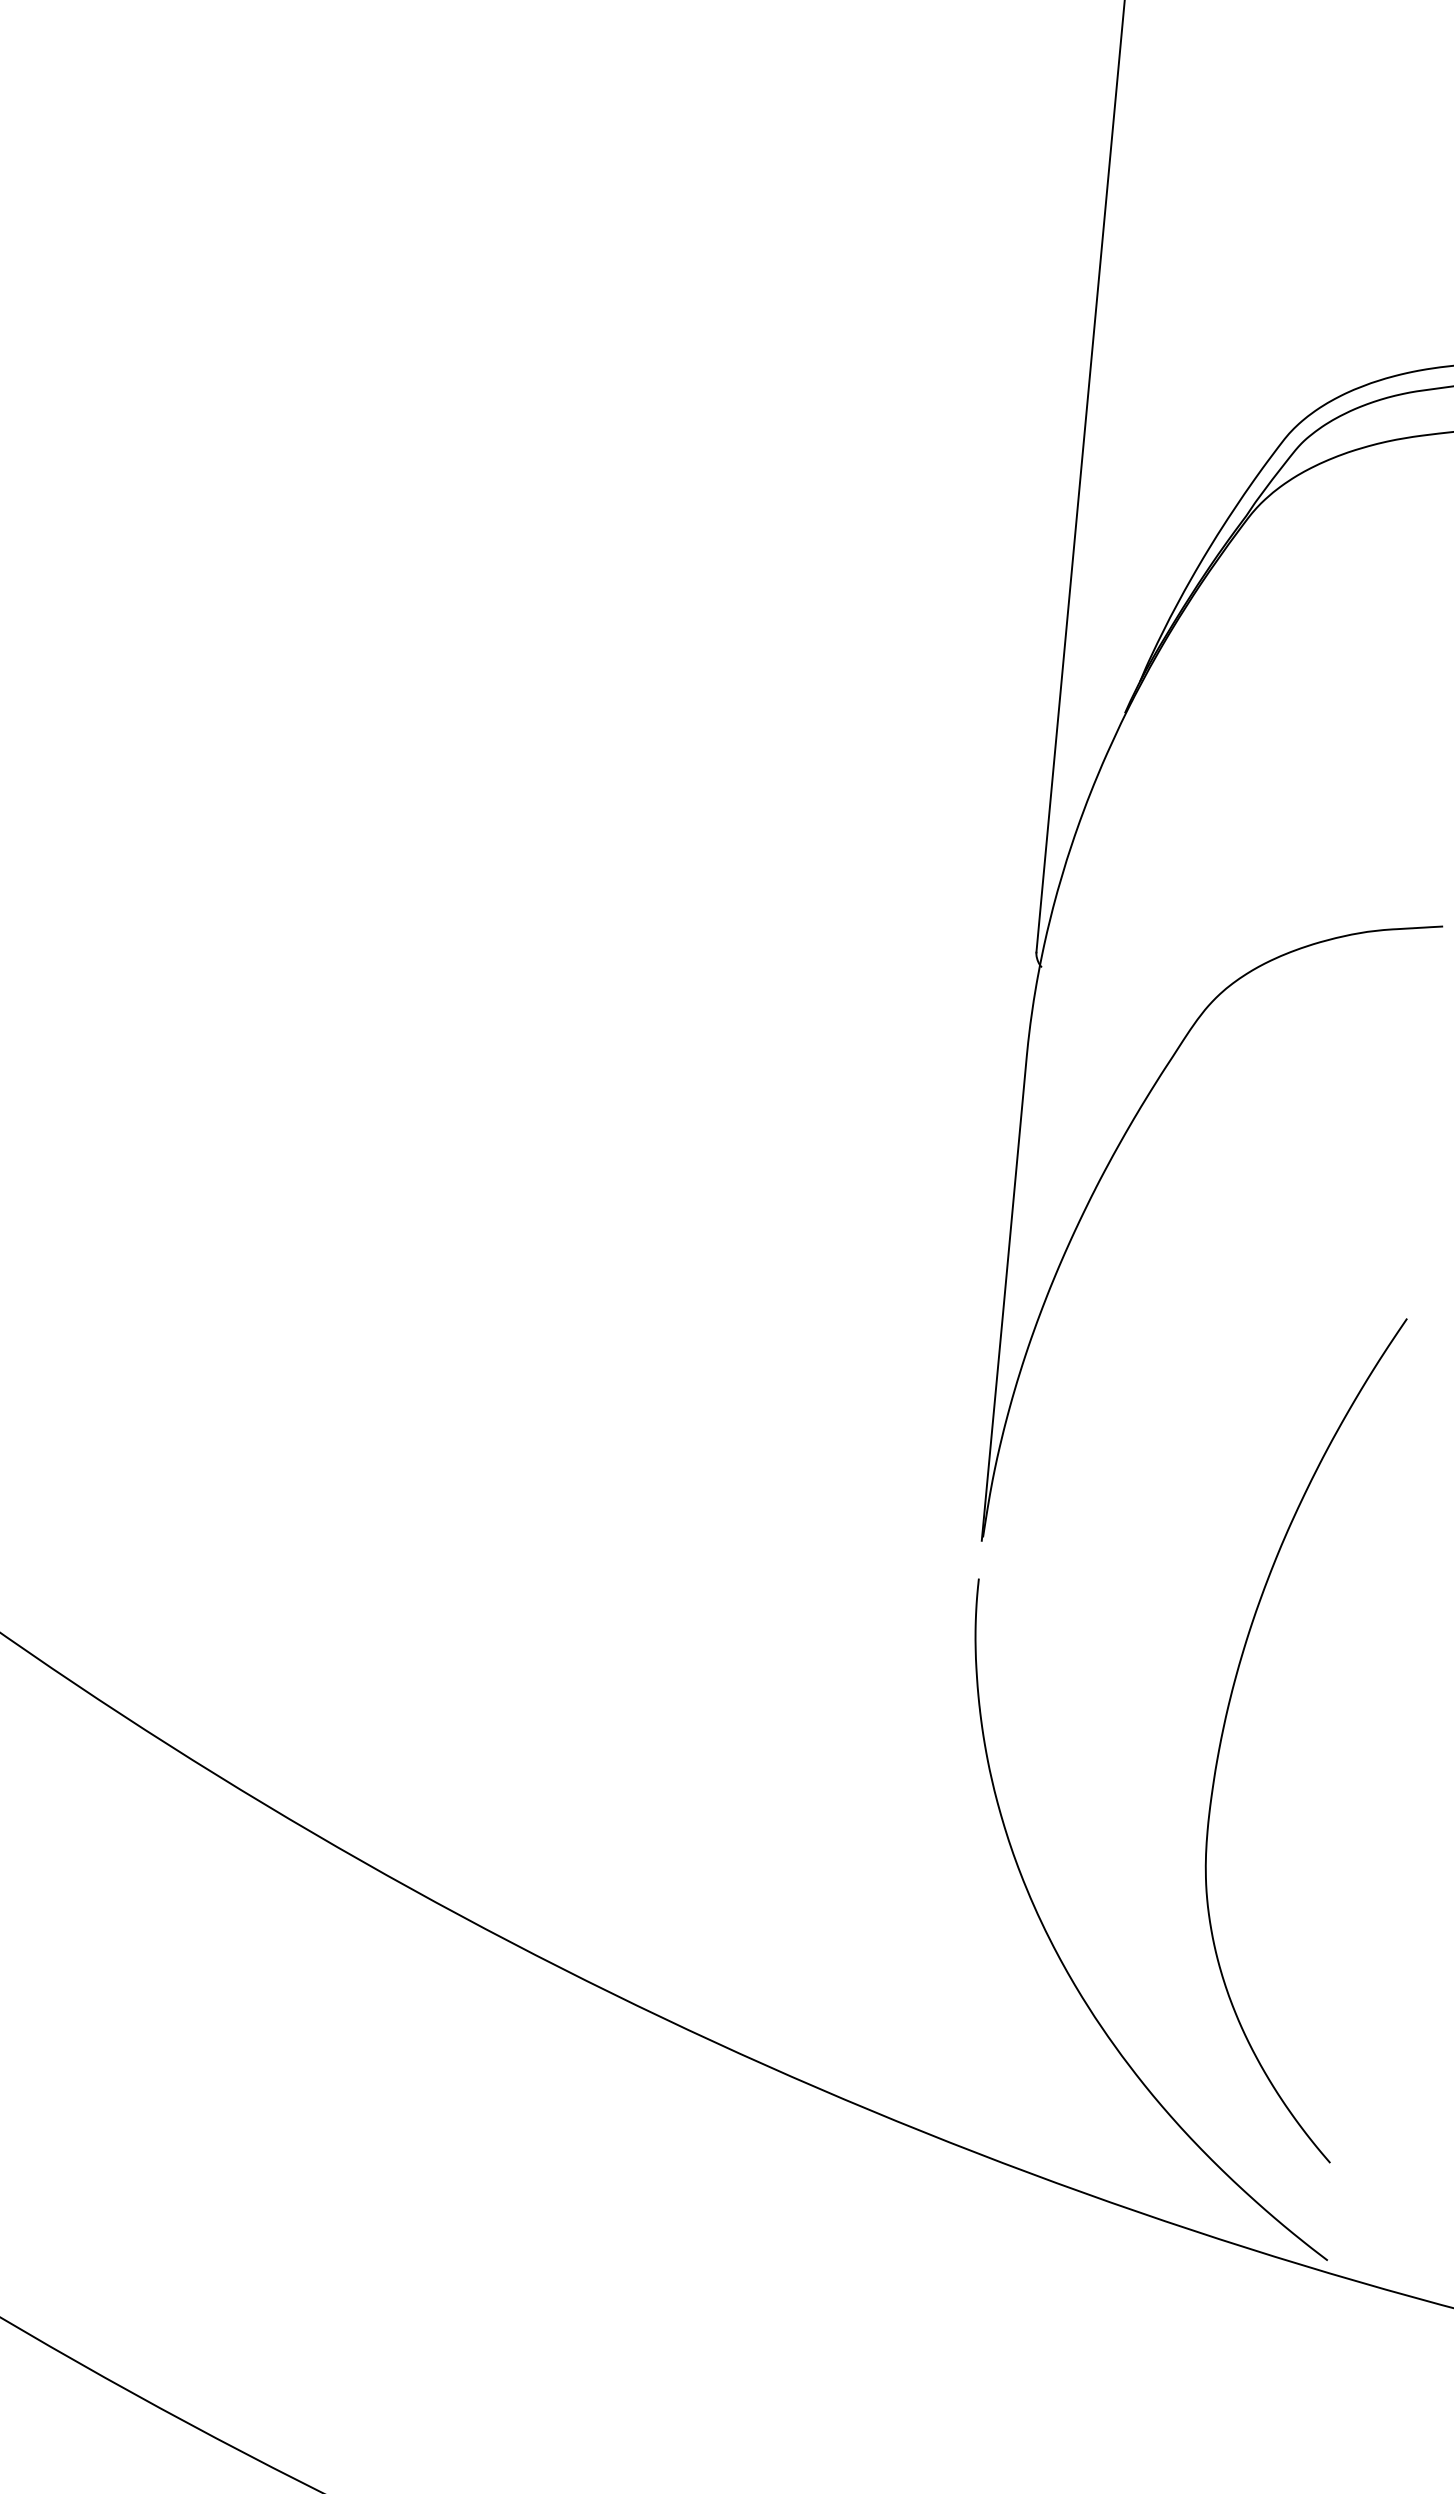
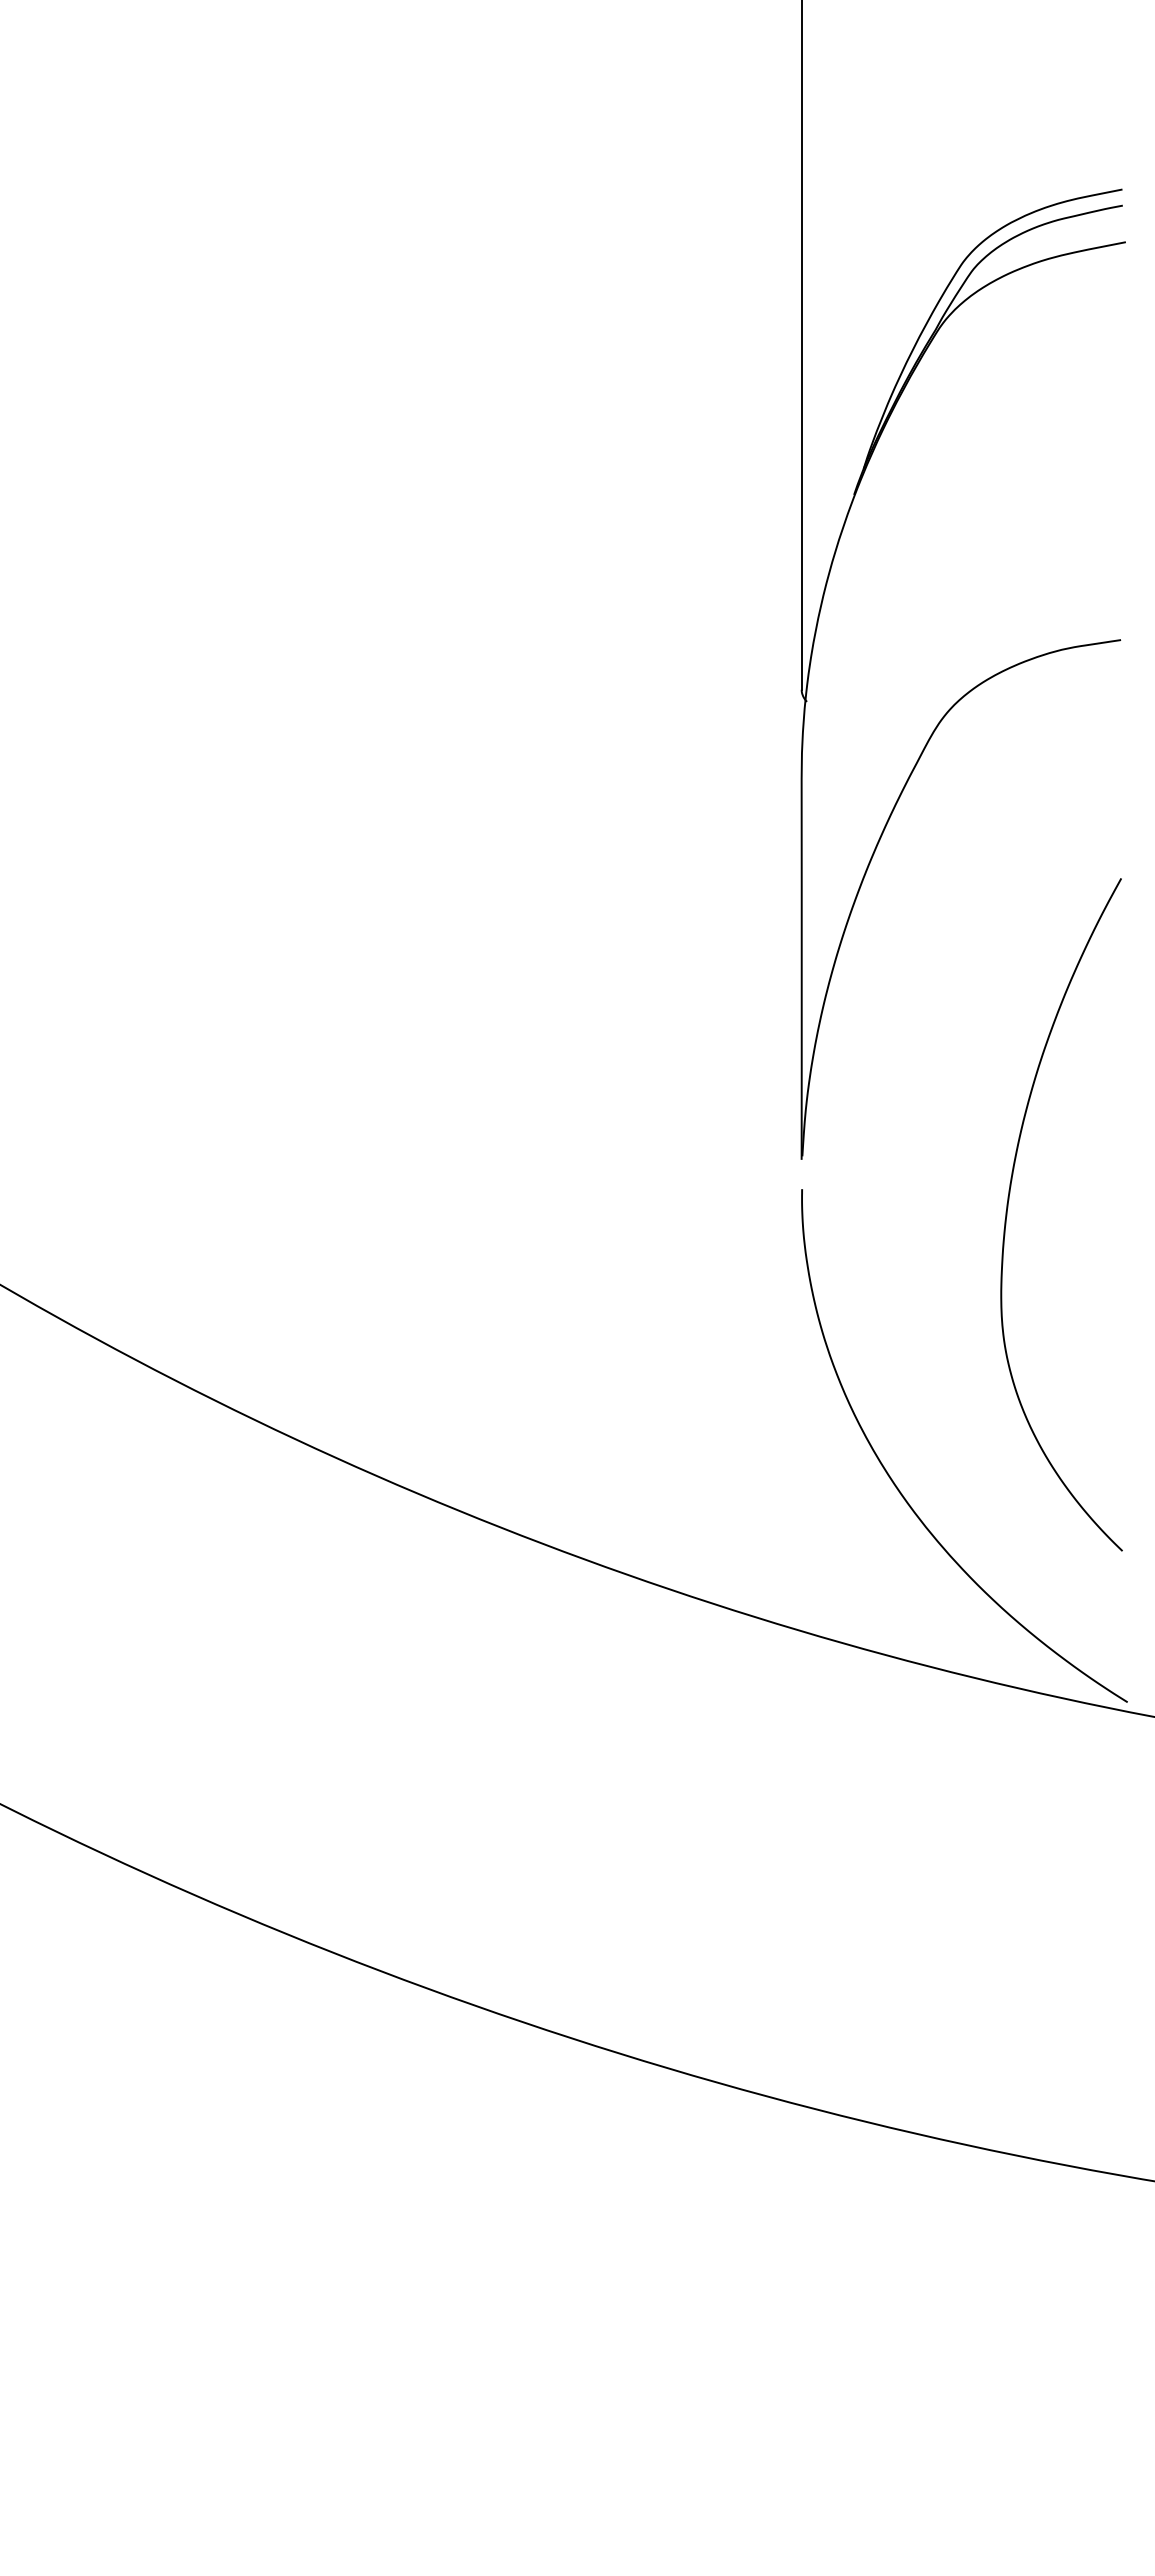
curve: (1227, 1719) -> (1008, 1208), moved

